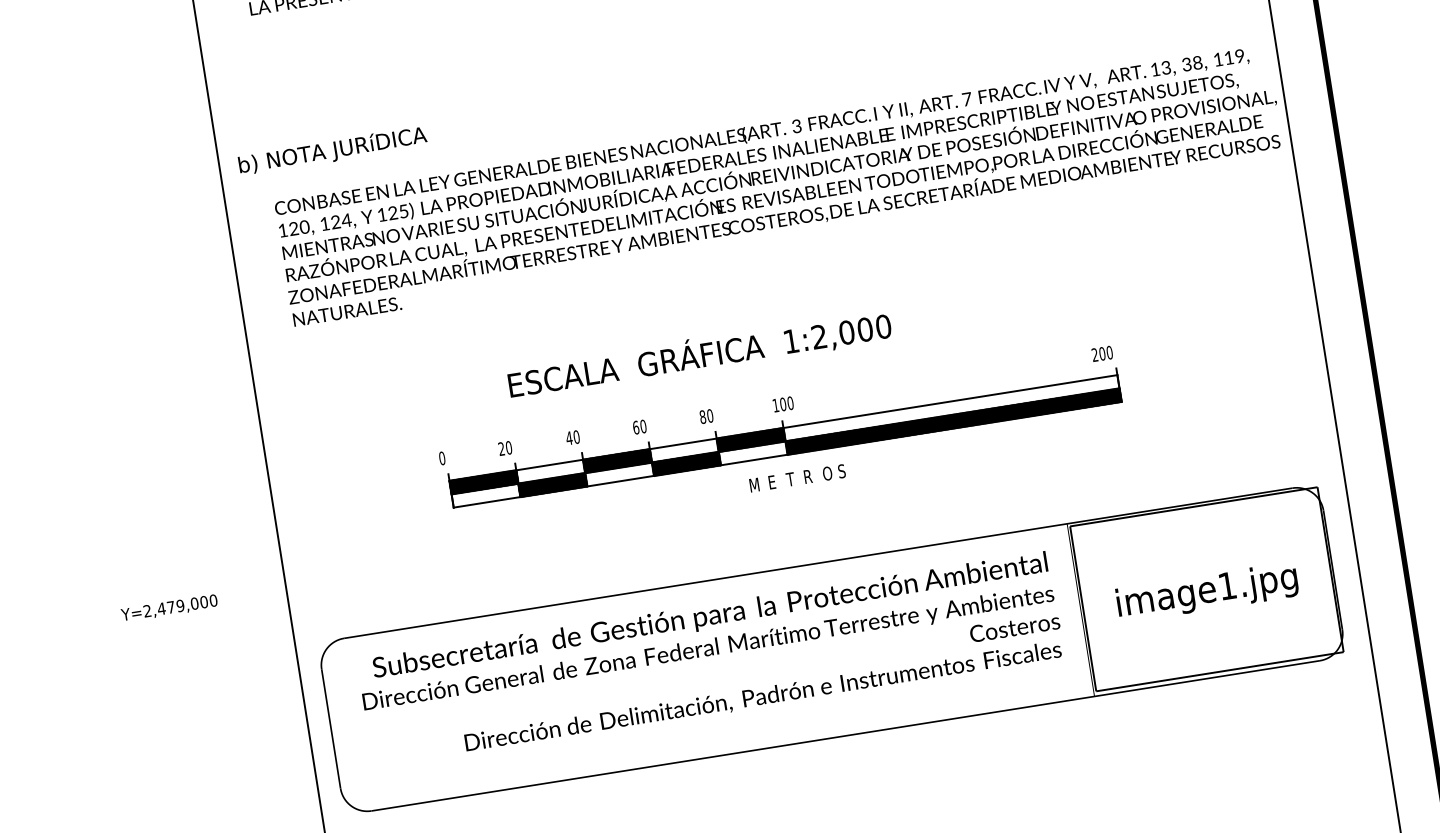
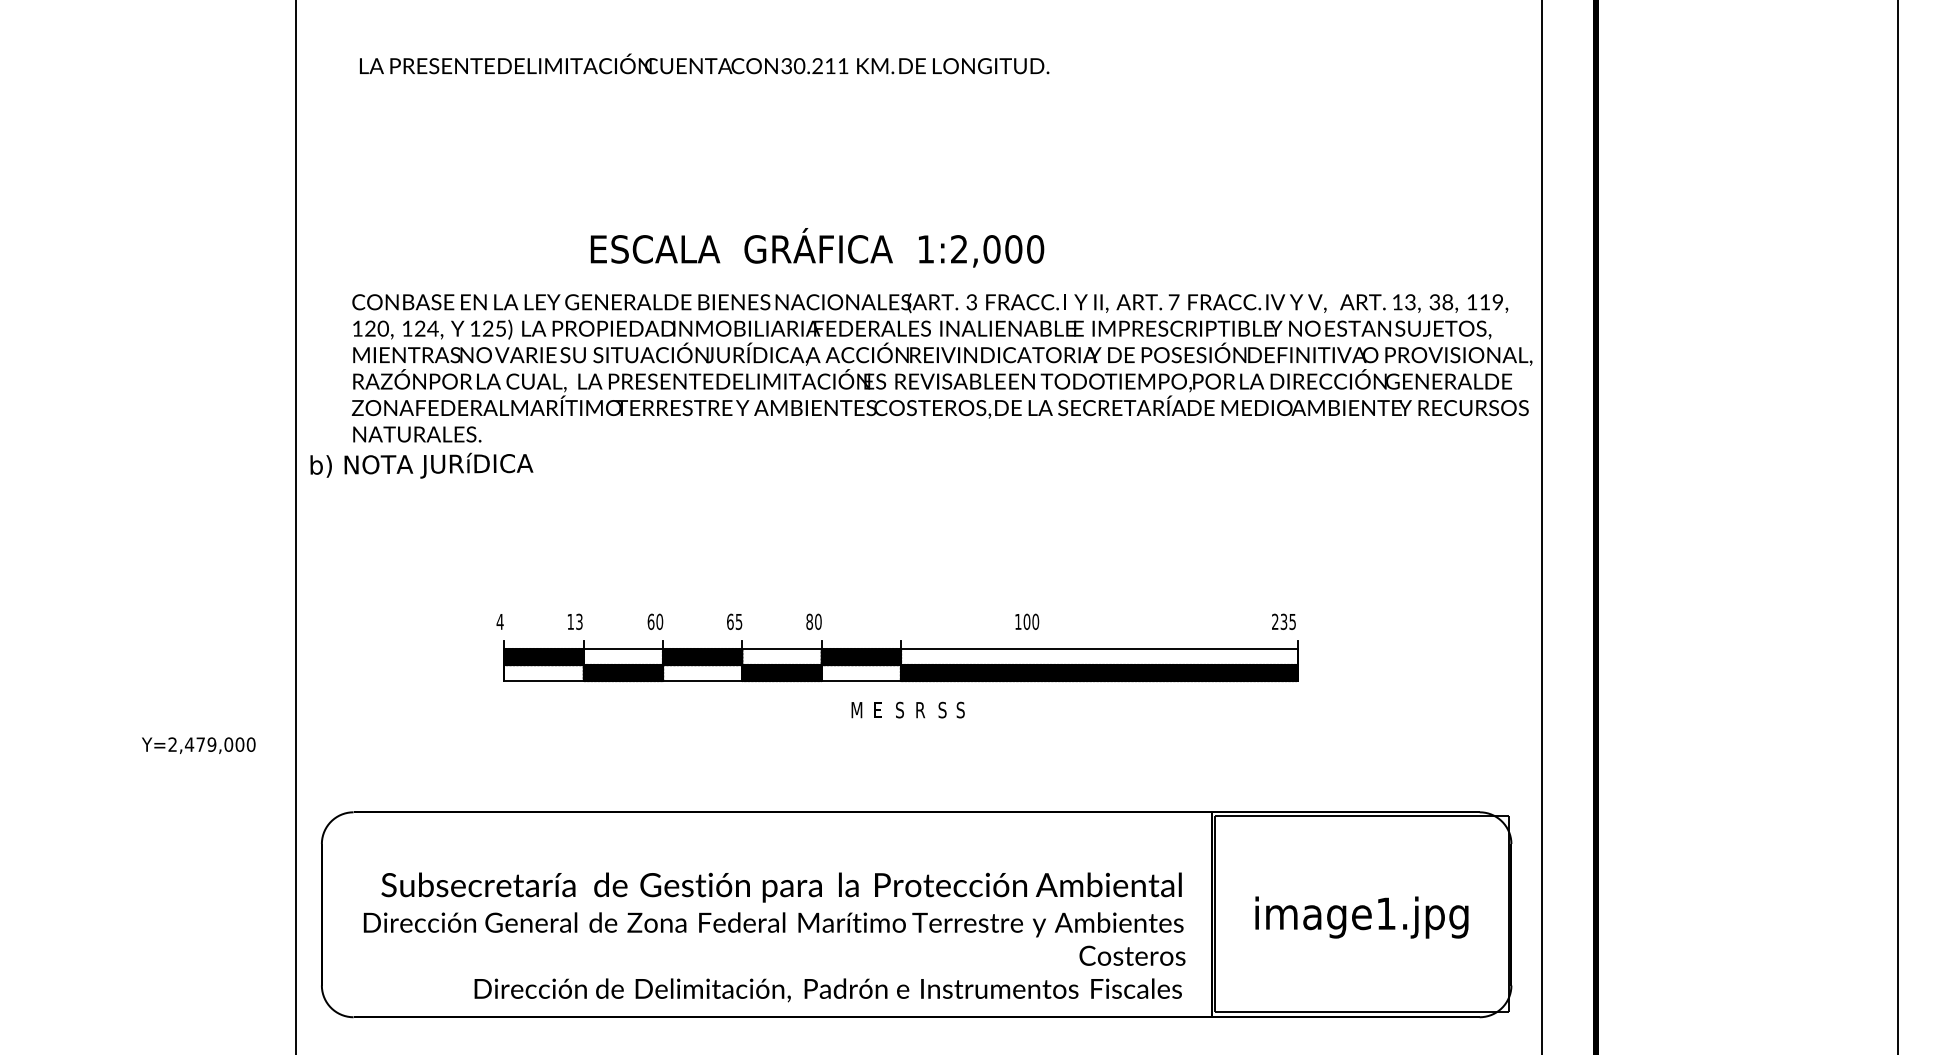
text: (332, 150) -> (421, 465), moved
text: (1106, 352) -> (1288, 621), 200 -> 235
text: (699, 354) -> (817, 247), moved
text: (783, 404) -> (1027, 621), moved
text: (642, 426) -> (738, 621), 60 -> 65
text: (568, 438) -> (650, 621), 40 -> 60
text: (504, 448) -> (574, 621), 20 -> 13
text: (441, 458) -> (499, 621), 0 -> 4
text: (827, 473) -> (943, 709), O -> S
text: (790, 478) -> (899, 709), T -> S
text: (169, 608) -> (198, 745), moved
text: (710, 659) -> (774, 937), moved

